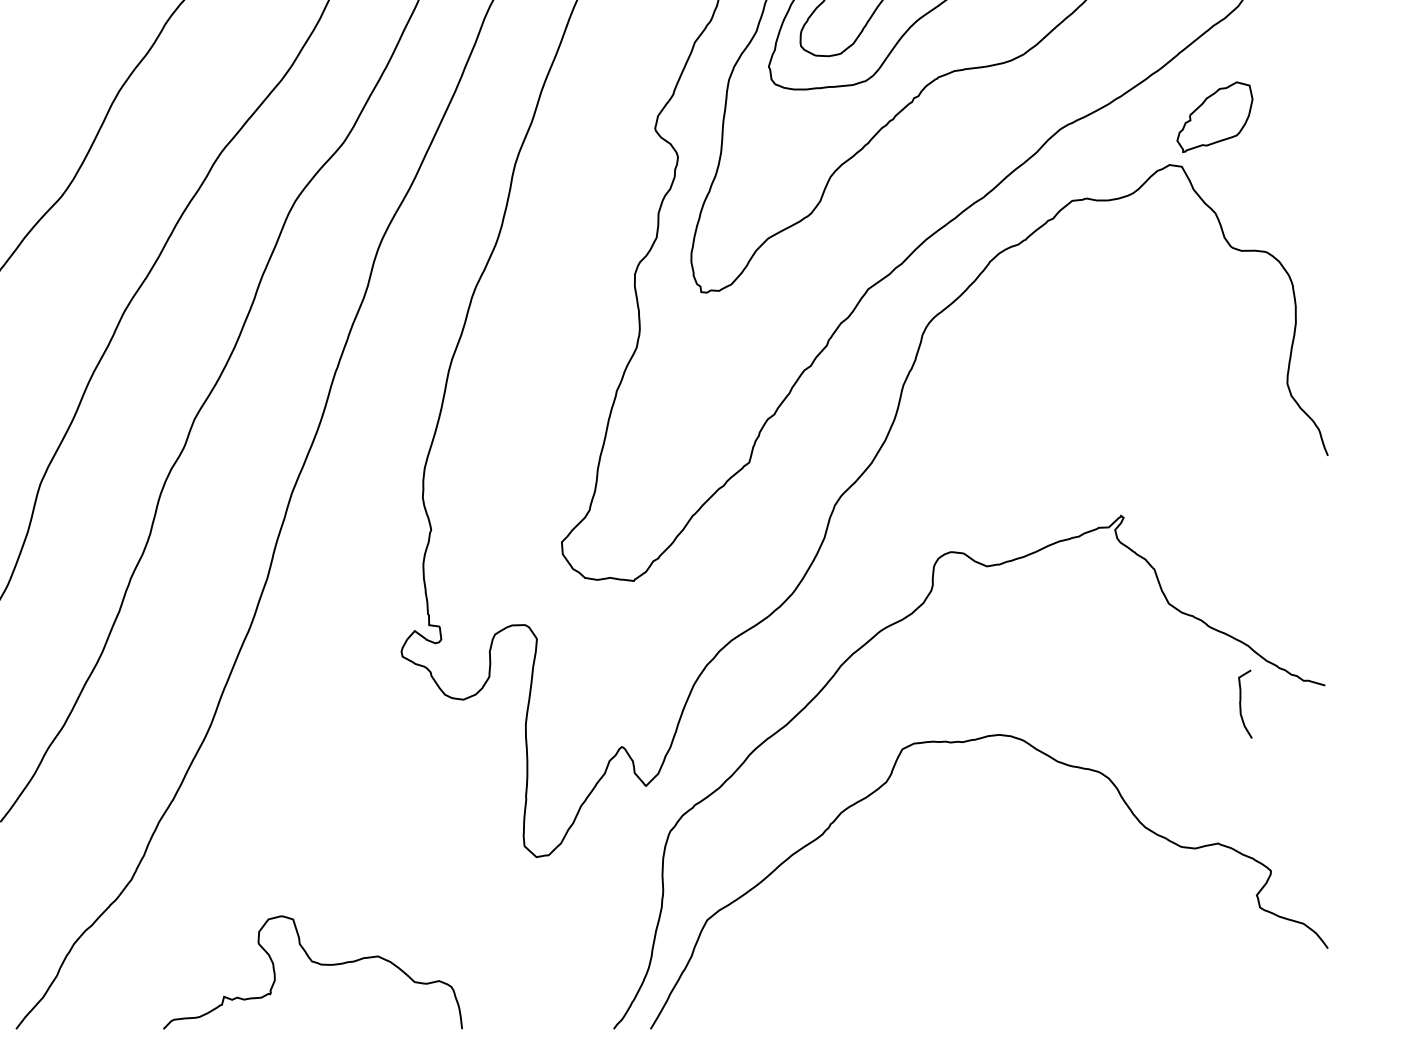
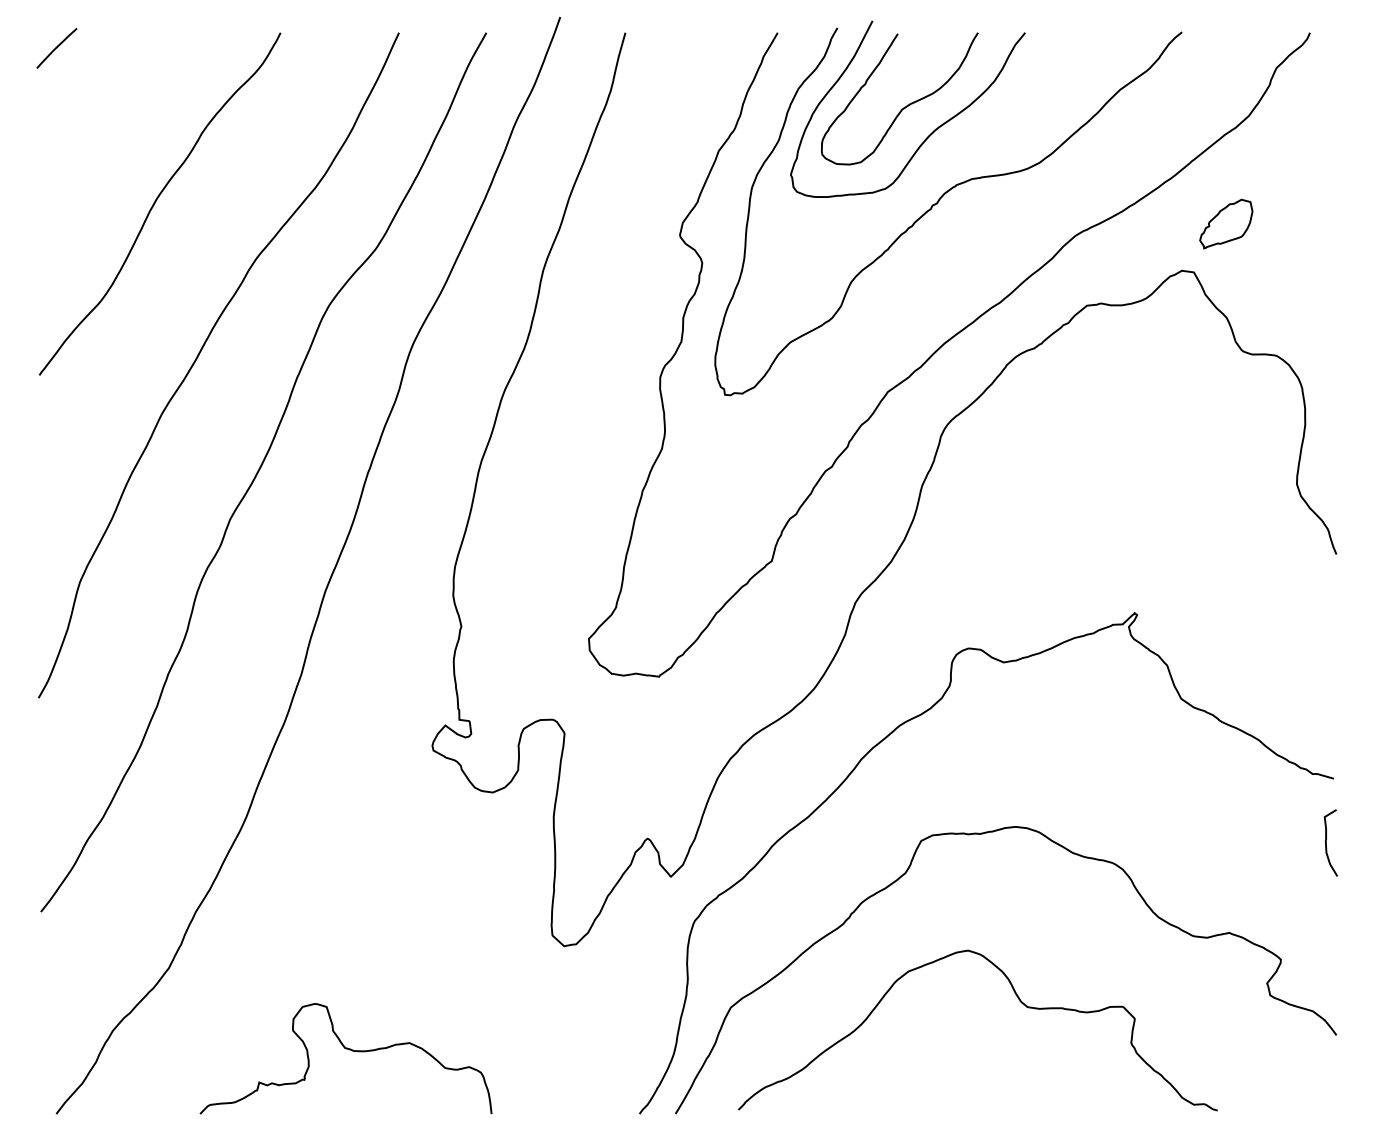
part: (1215, 116) -> (1226, 223), size x0.71
curve: (1240, 703) -> (1326, 842), moved
curve: (1003, 913) -> (1019, 1001), added

